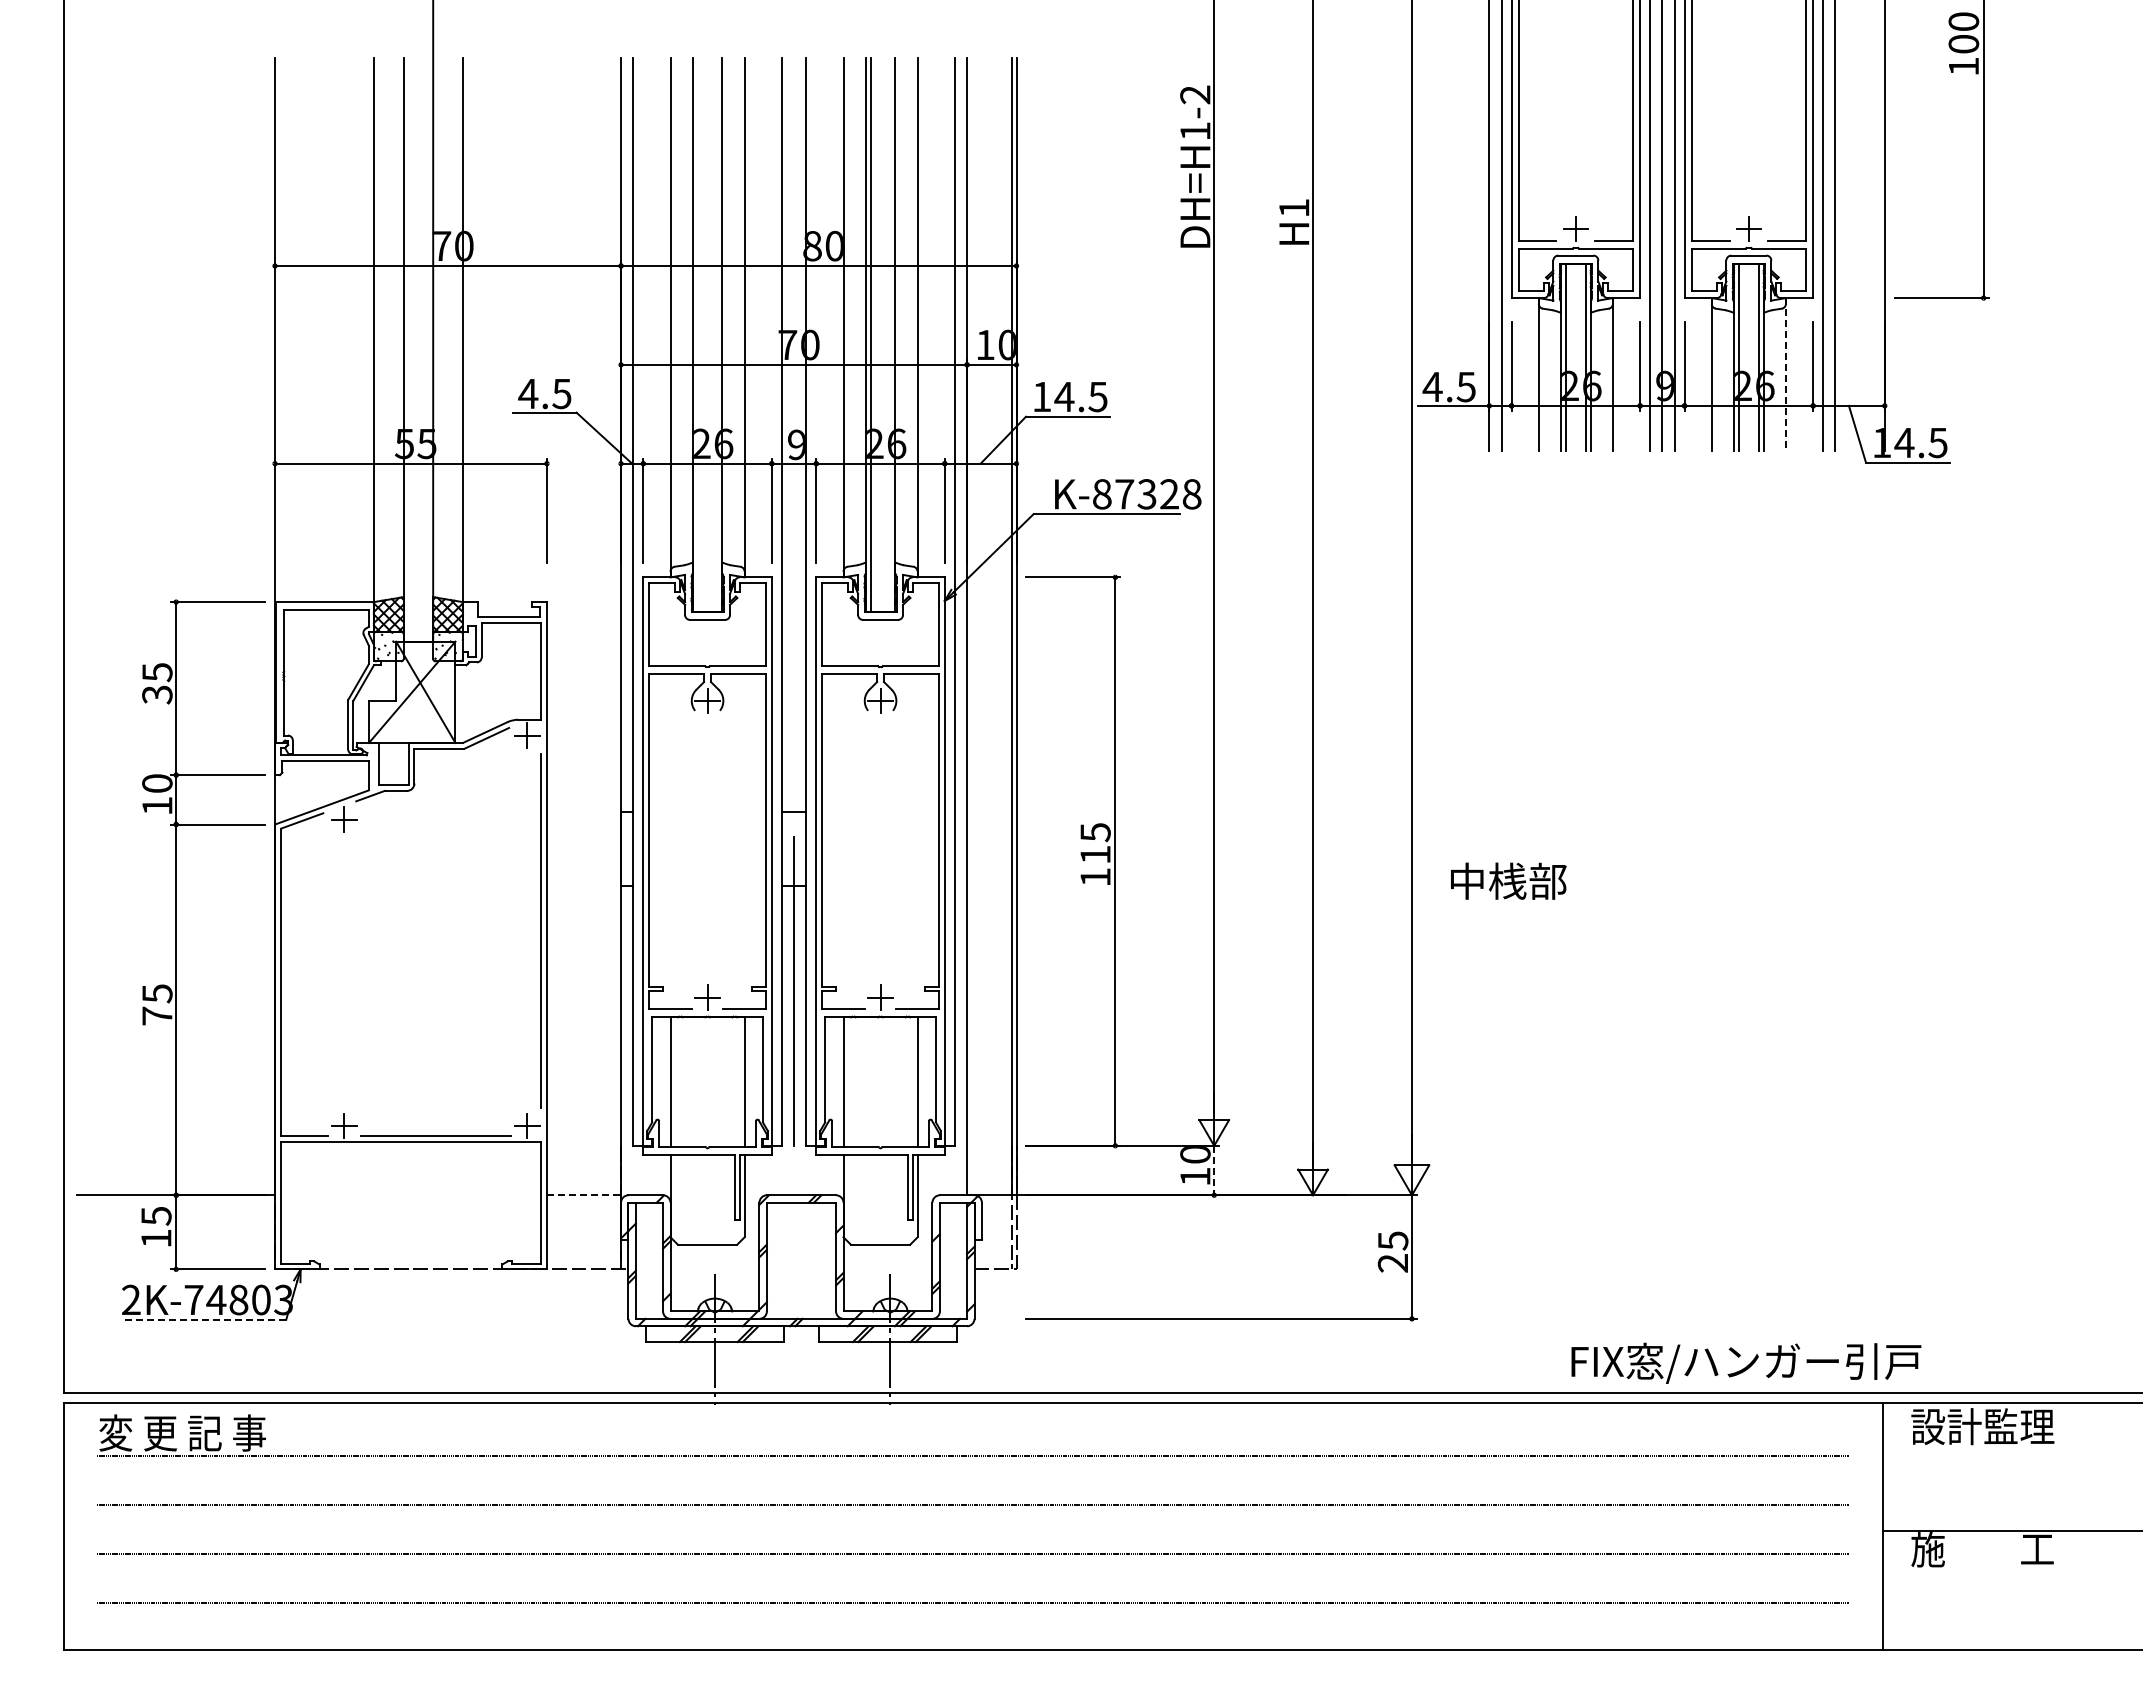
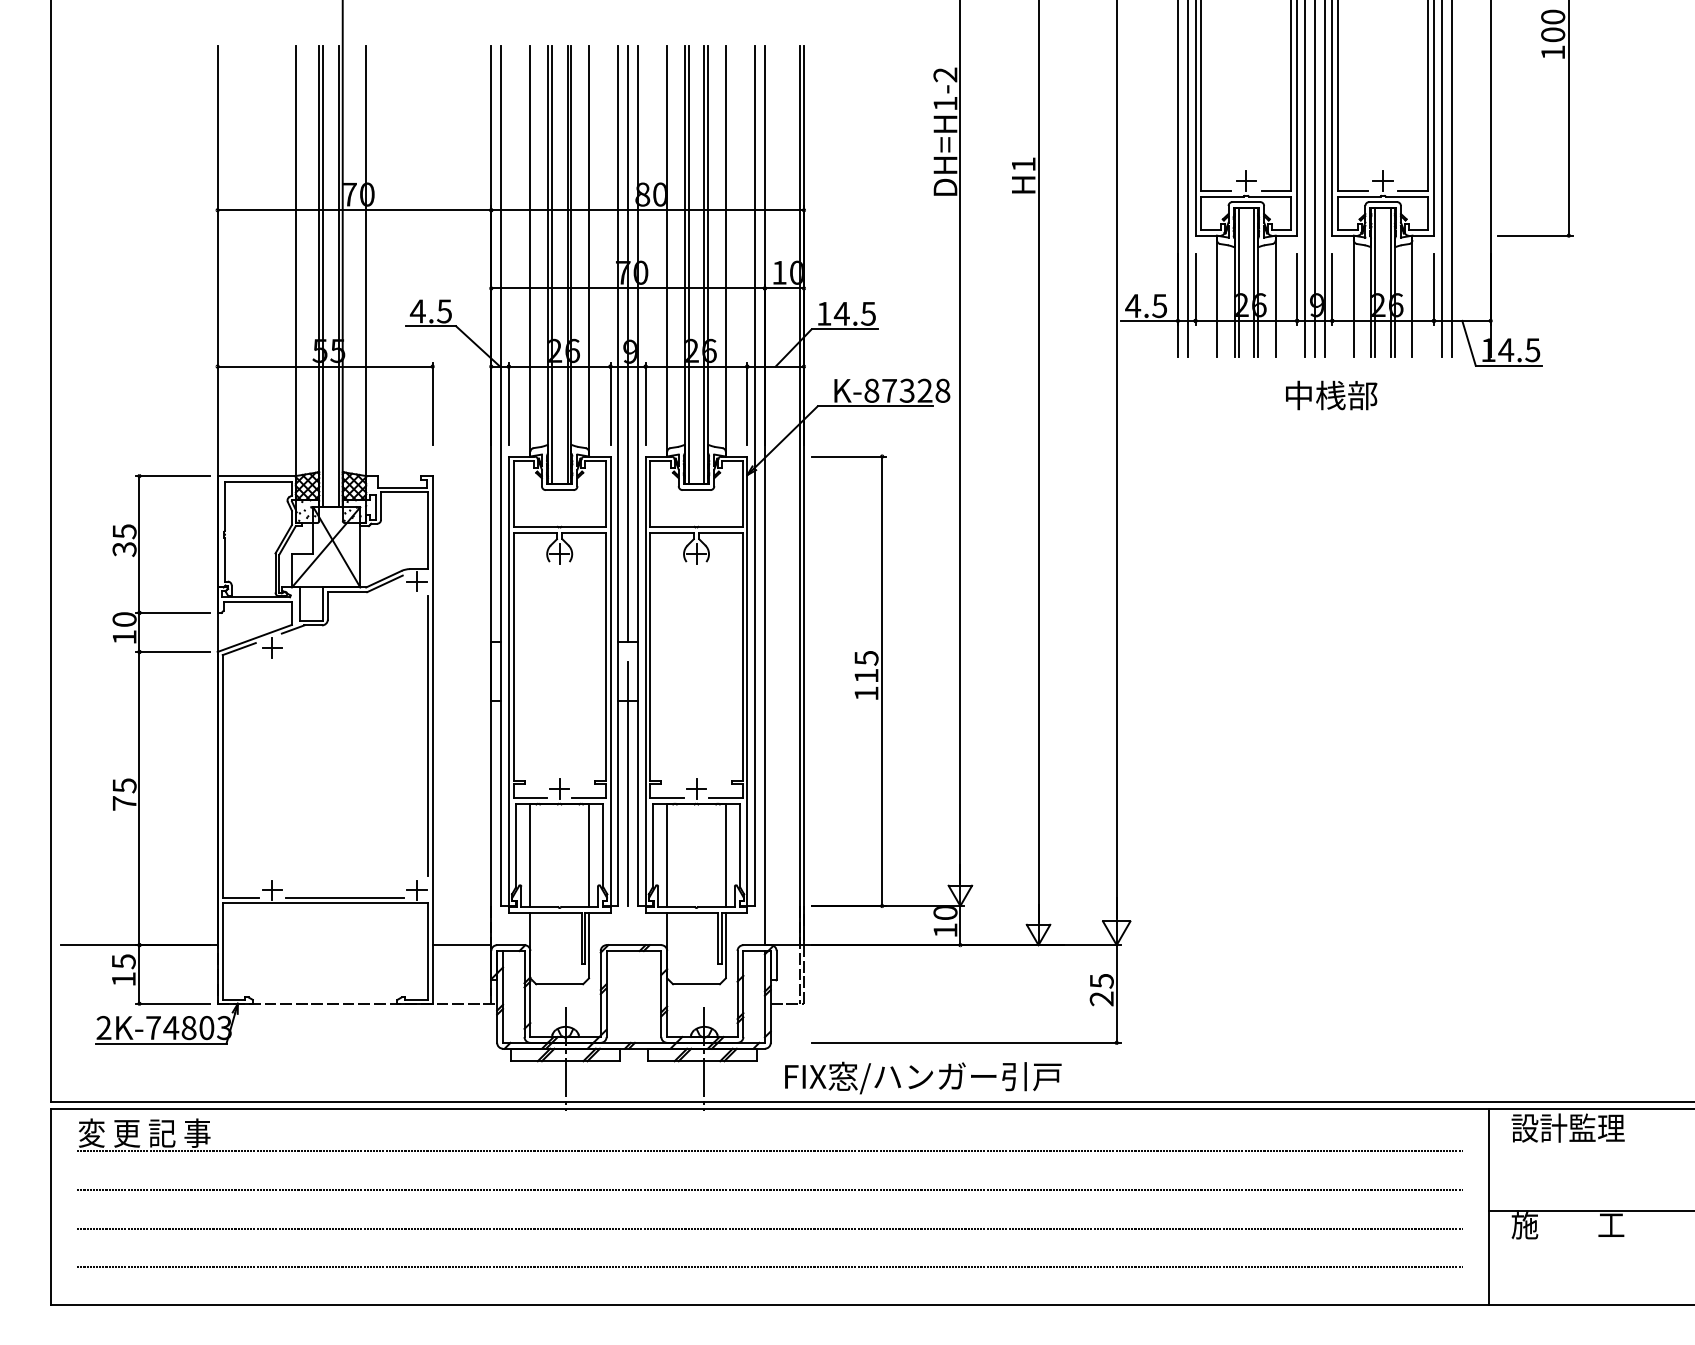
line: (697, 335) -> (551, 265), added
line: (717, 335) -> (567, 265), added
line: (890, 335) -> (704, 265), added
line: (408, 349) -> (323, 276), added
line: (428, 349) -> (339, 276), added
line: (1785, 374) -> (1412, 296), dashed -> solid
line: (794, 435) -> (628, 344), added
text: (1508, 880) -> (1331, 394), moved
line: (1214, 1170) -> (960, 925), dashed -> solid
line: (584, 1195) -> (462, 945), dashed -> solid
line: (203, 1319) -> (161, 1043), dashed -> solid
text: (1746, 1362) -> (923, 1077), moved

